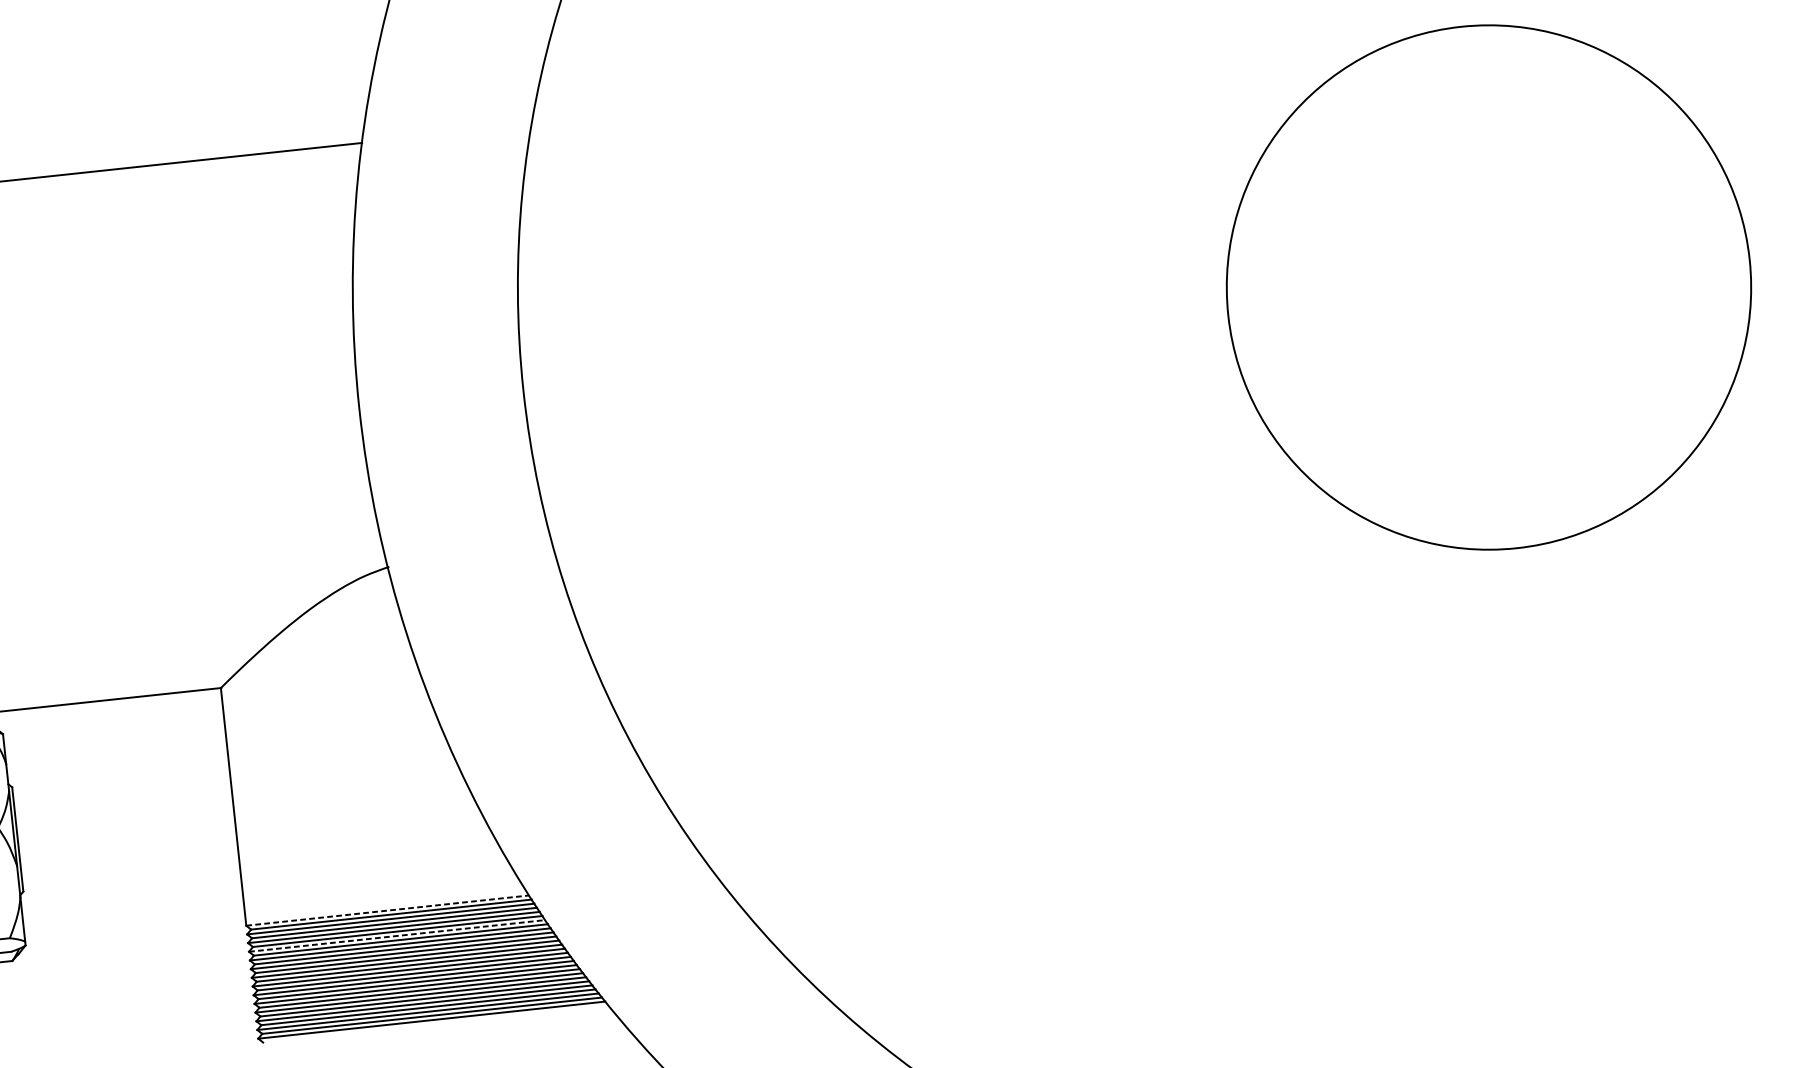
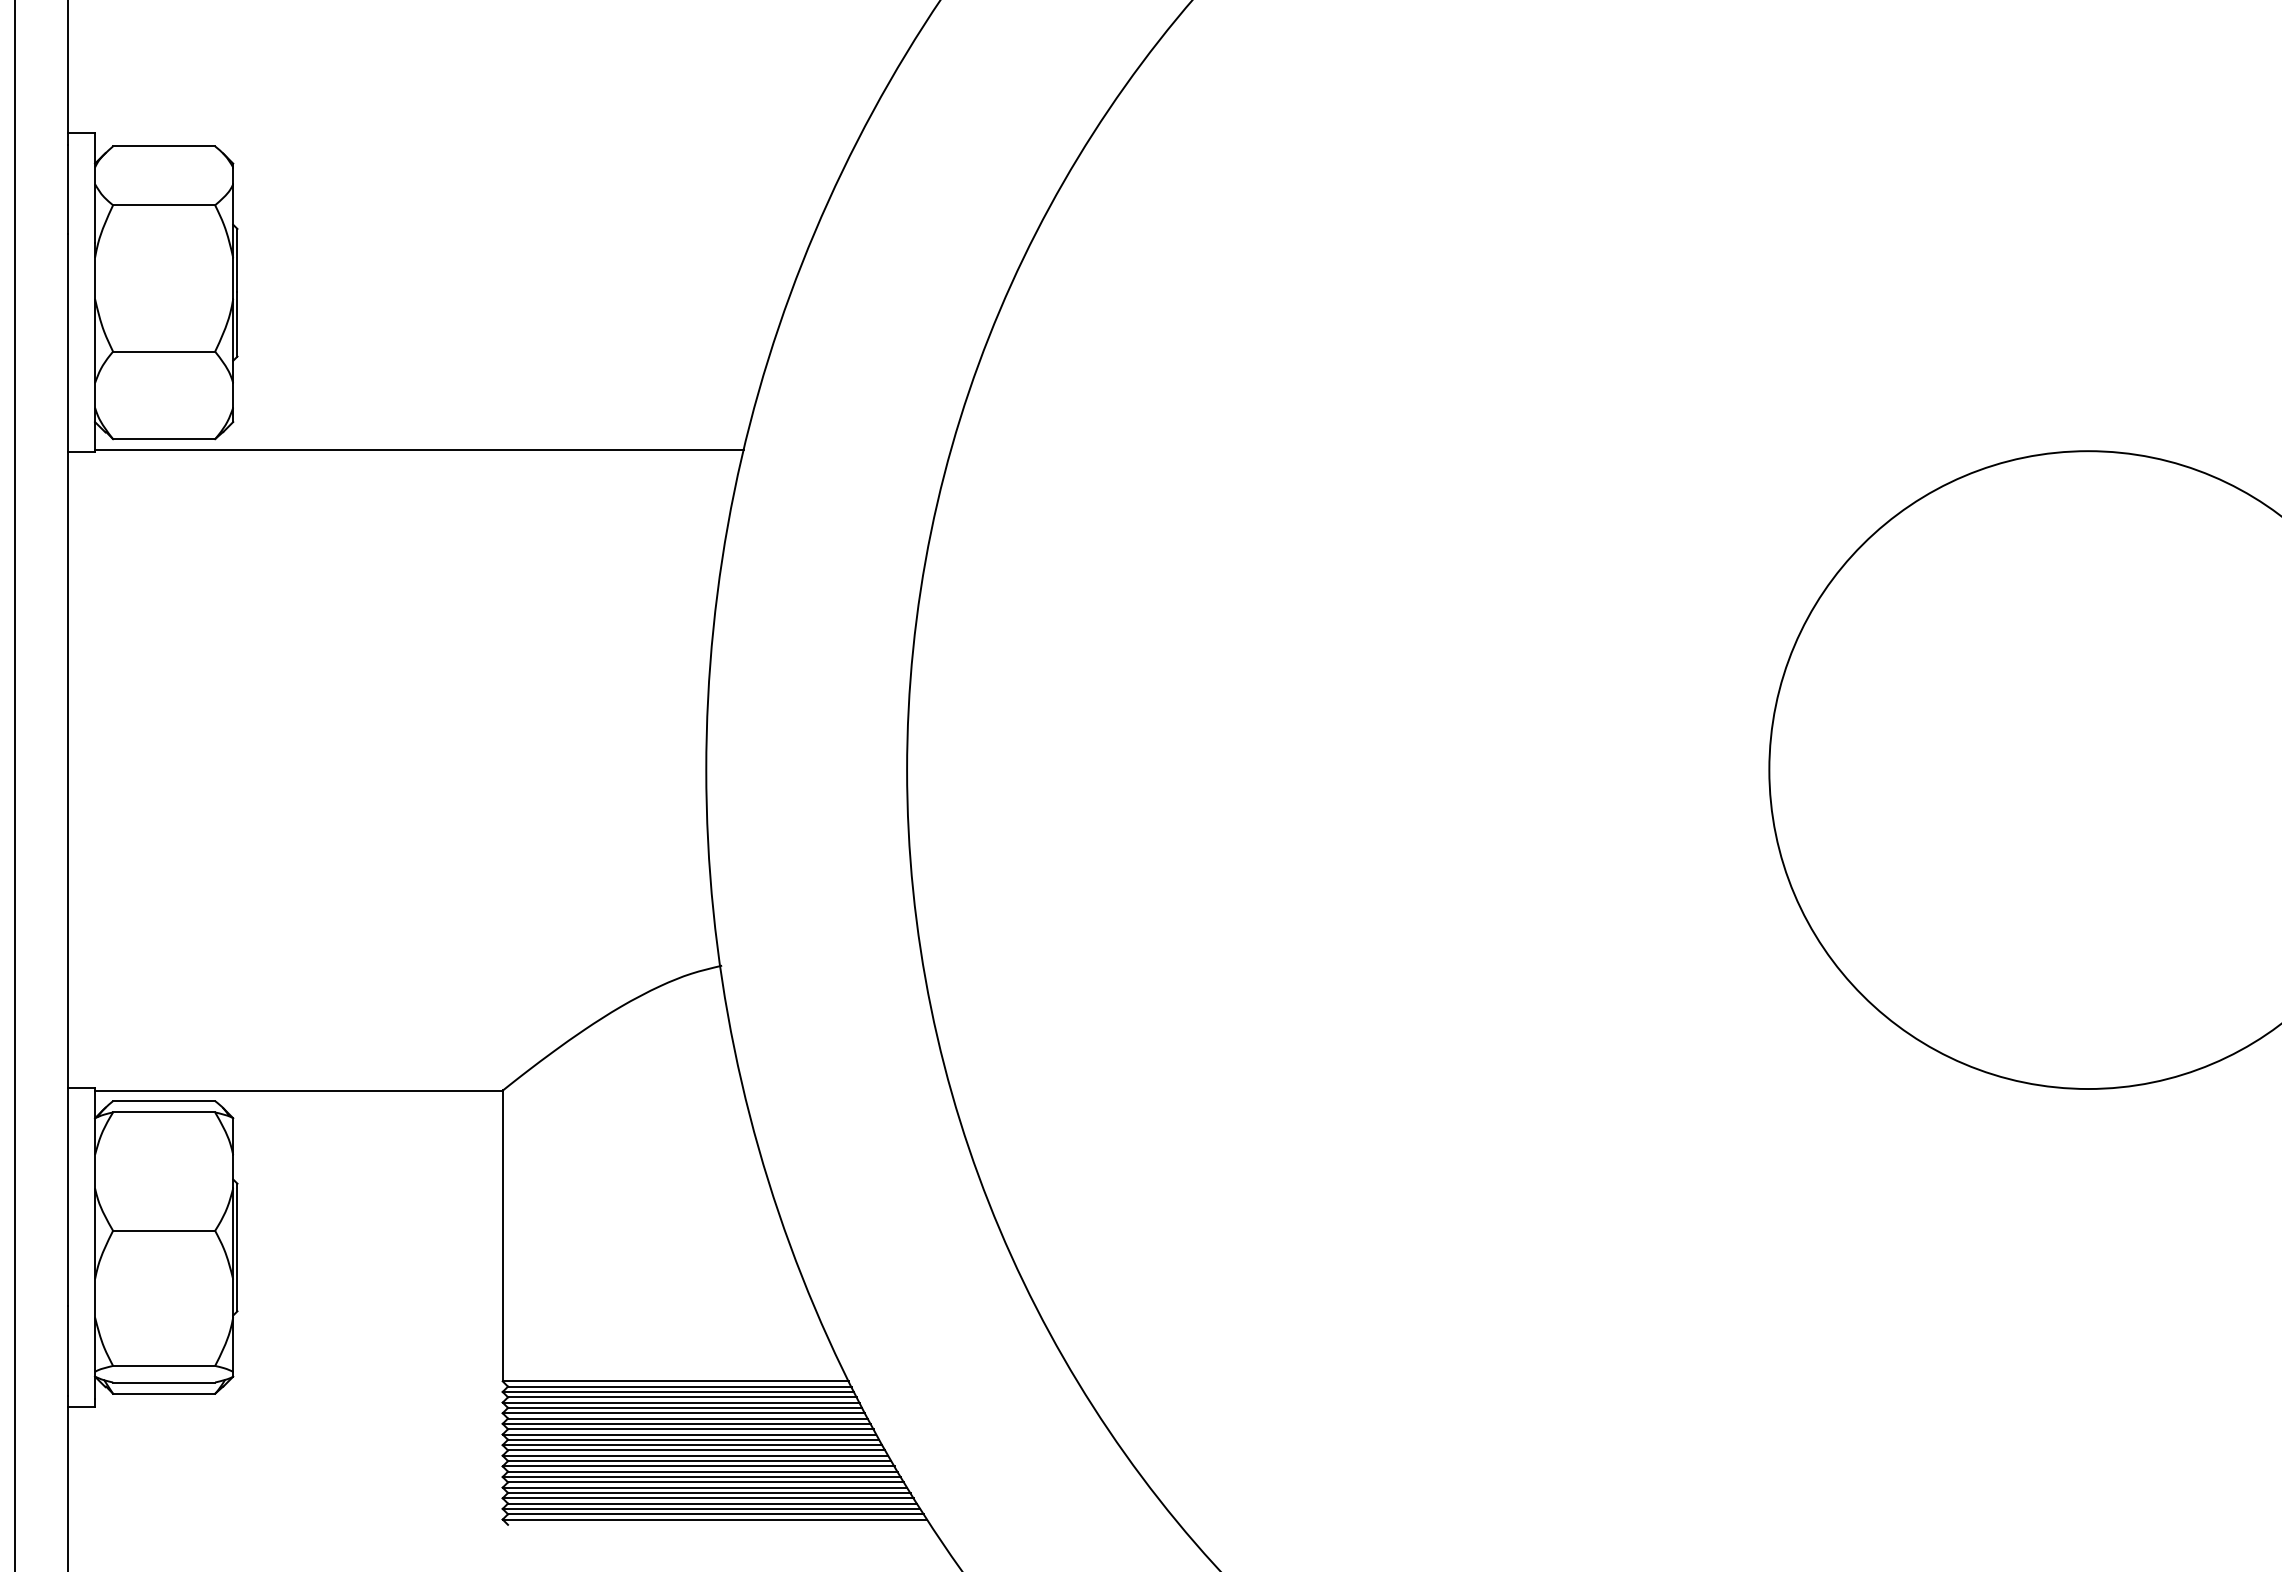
line: (388, 910) -> (676, 1381), dashed -> solid
line: (397, 936) -> (684, 1413), dashed -> solid

